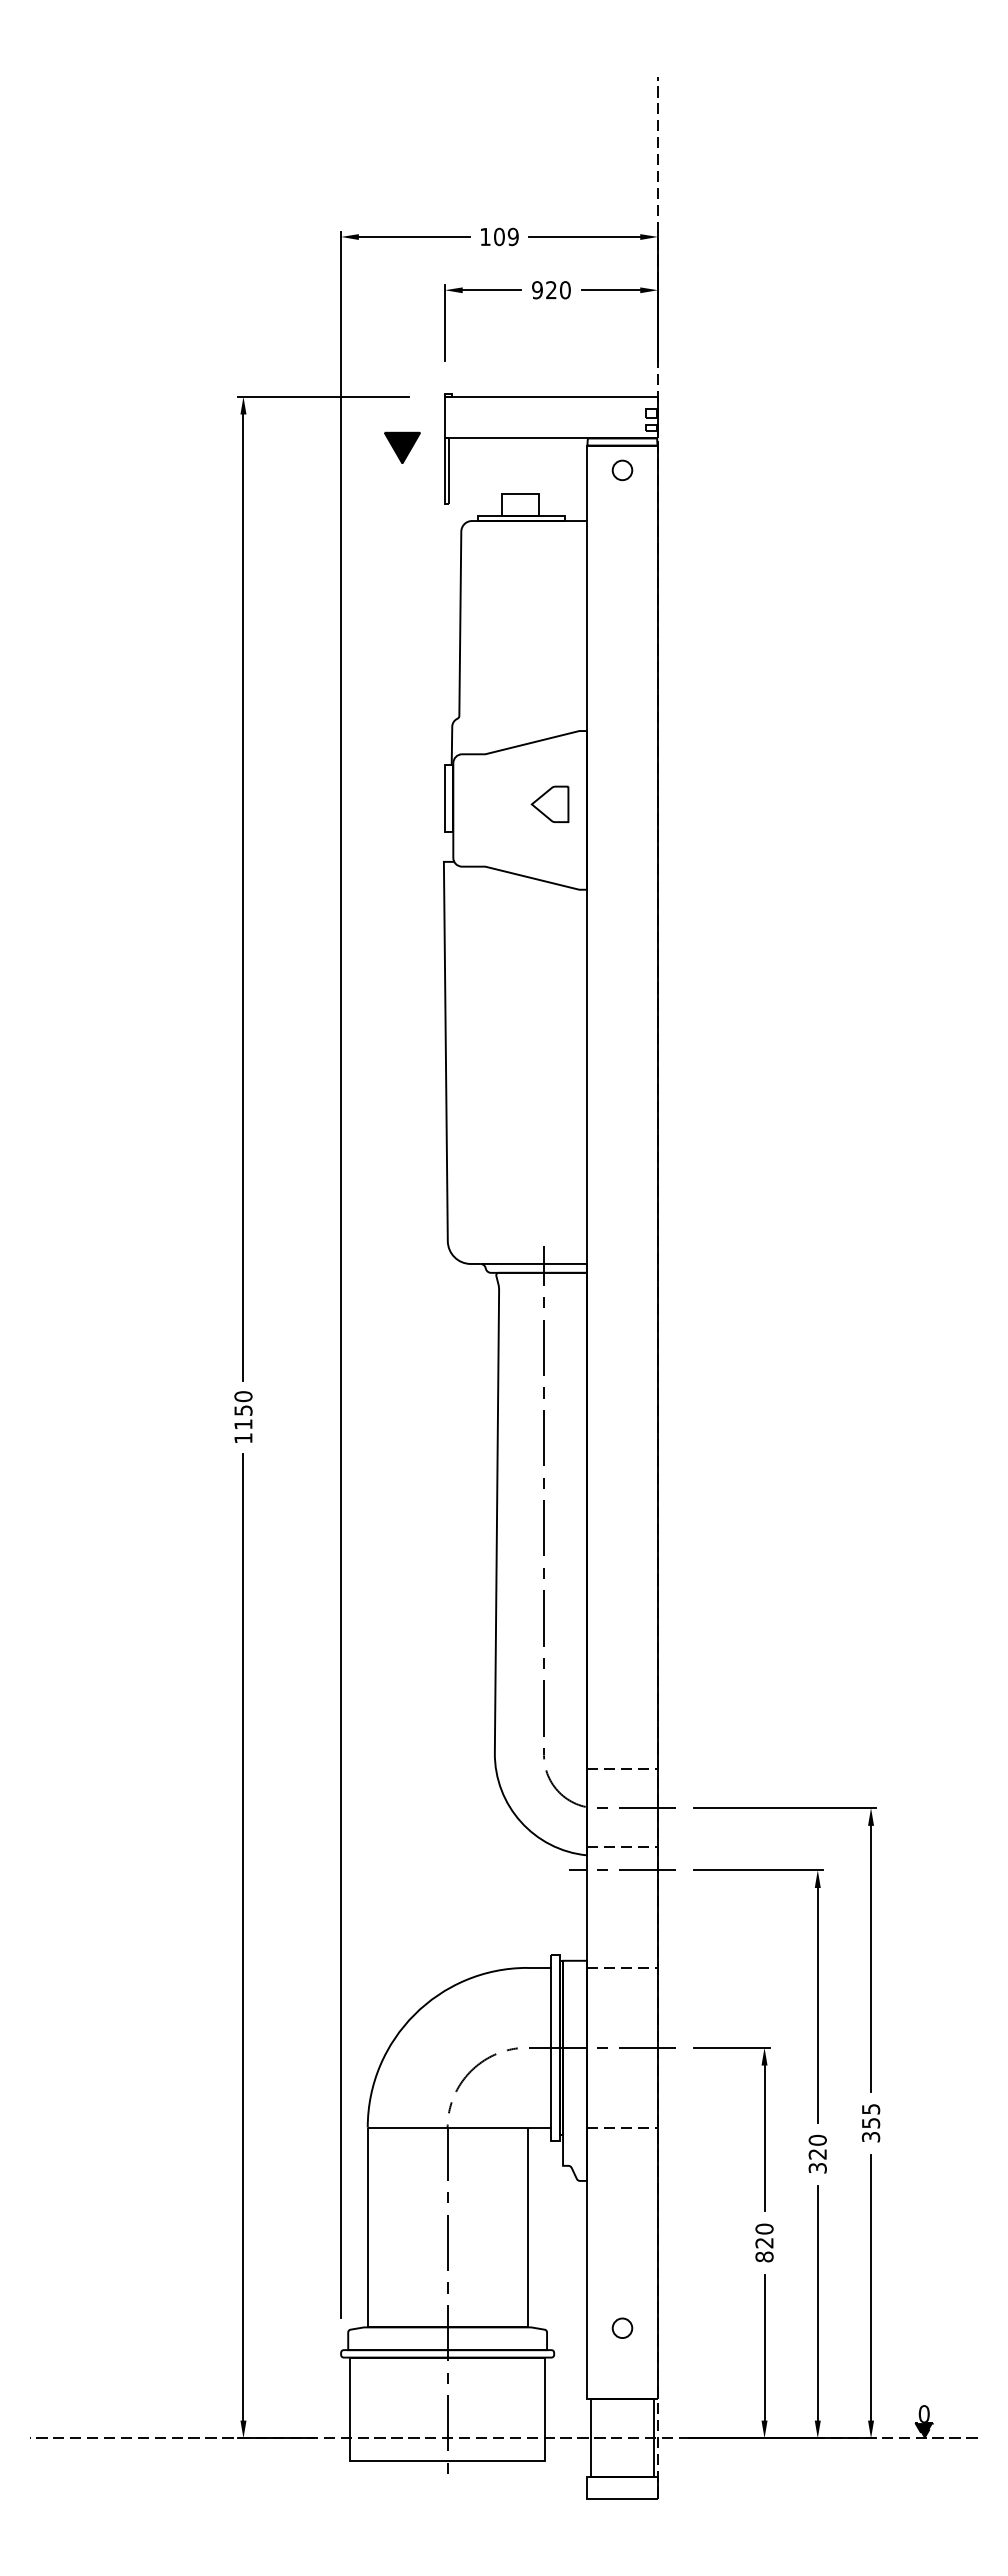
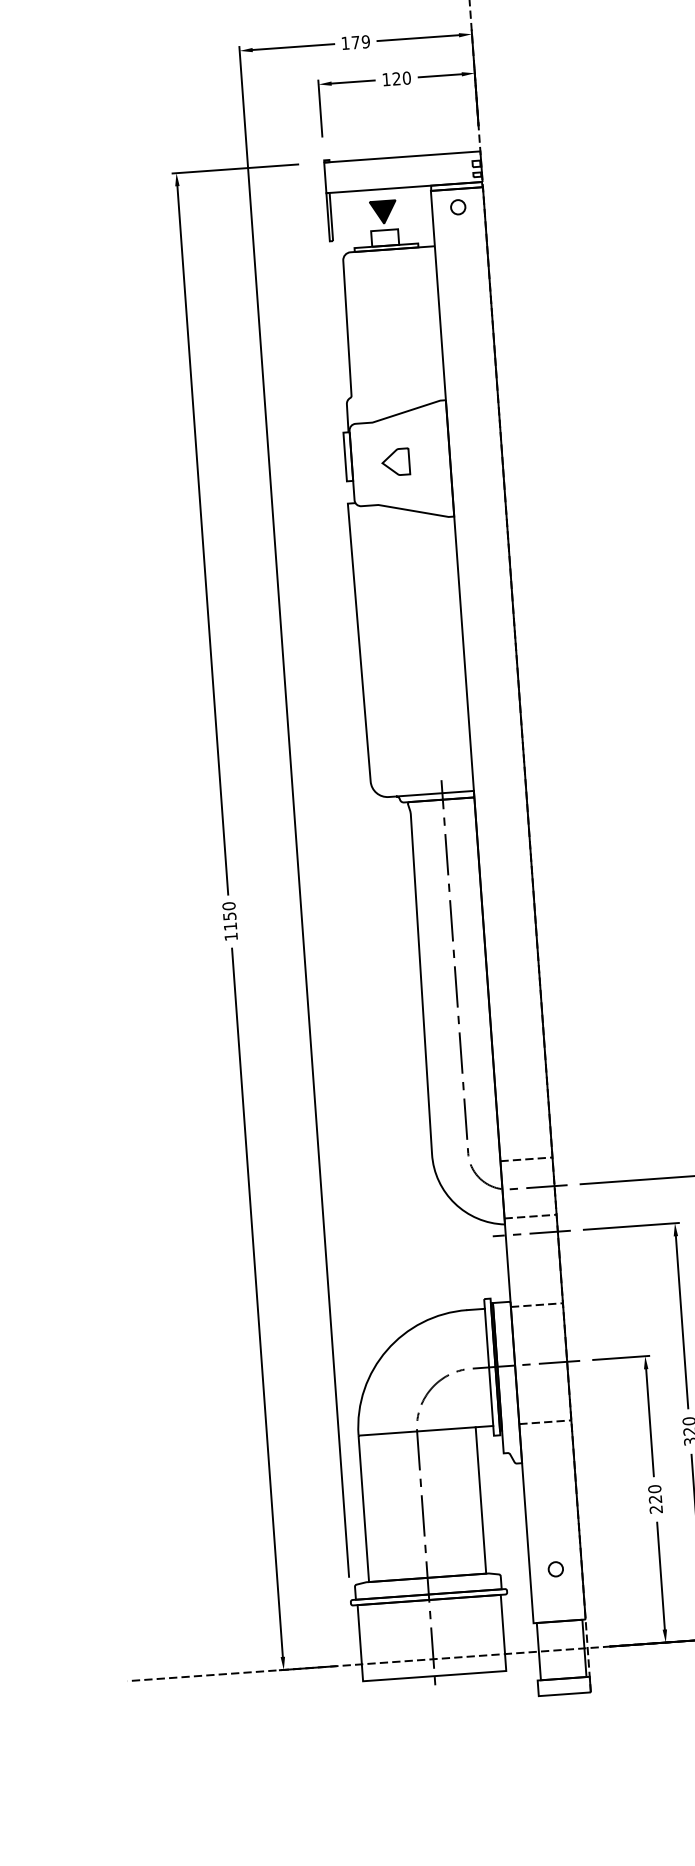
text: (499, 236) -> (355, 42), 109 -> 179
text: (537, 290) -> (386, 79), 920 -> 120
part: (402, 447) -> (383, 211), moved
part: (549, 803) -> (395, 461), moved
text: (764, 2256) -> (656, 1509), 820 -> 220

